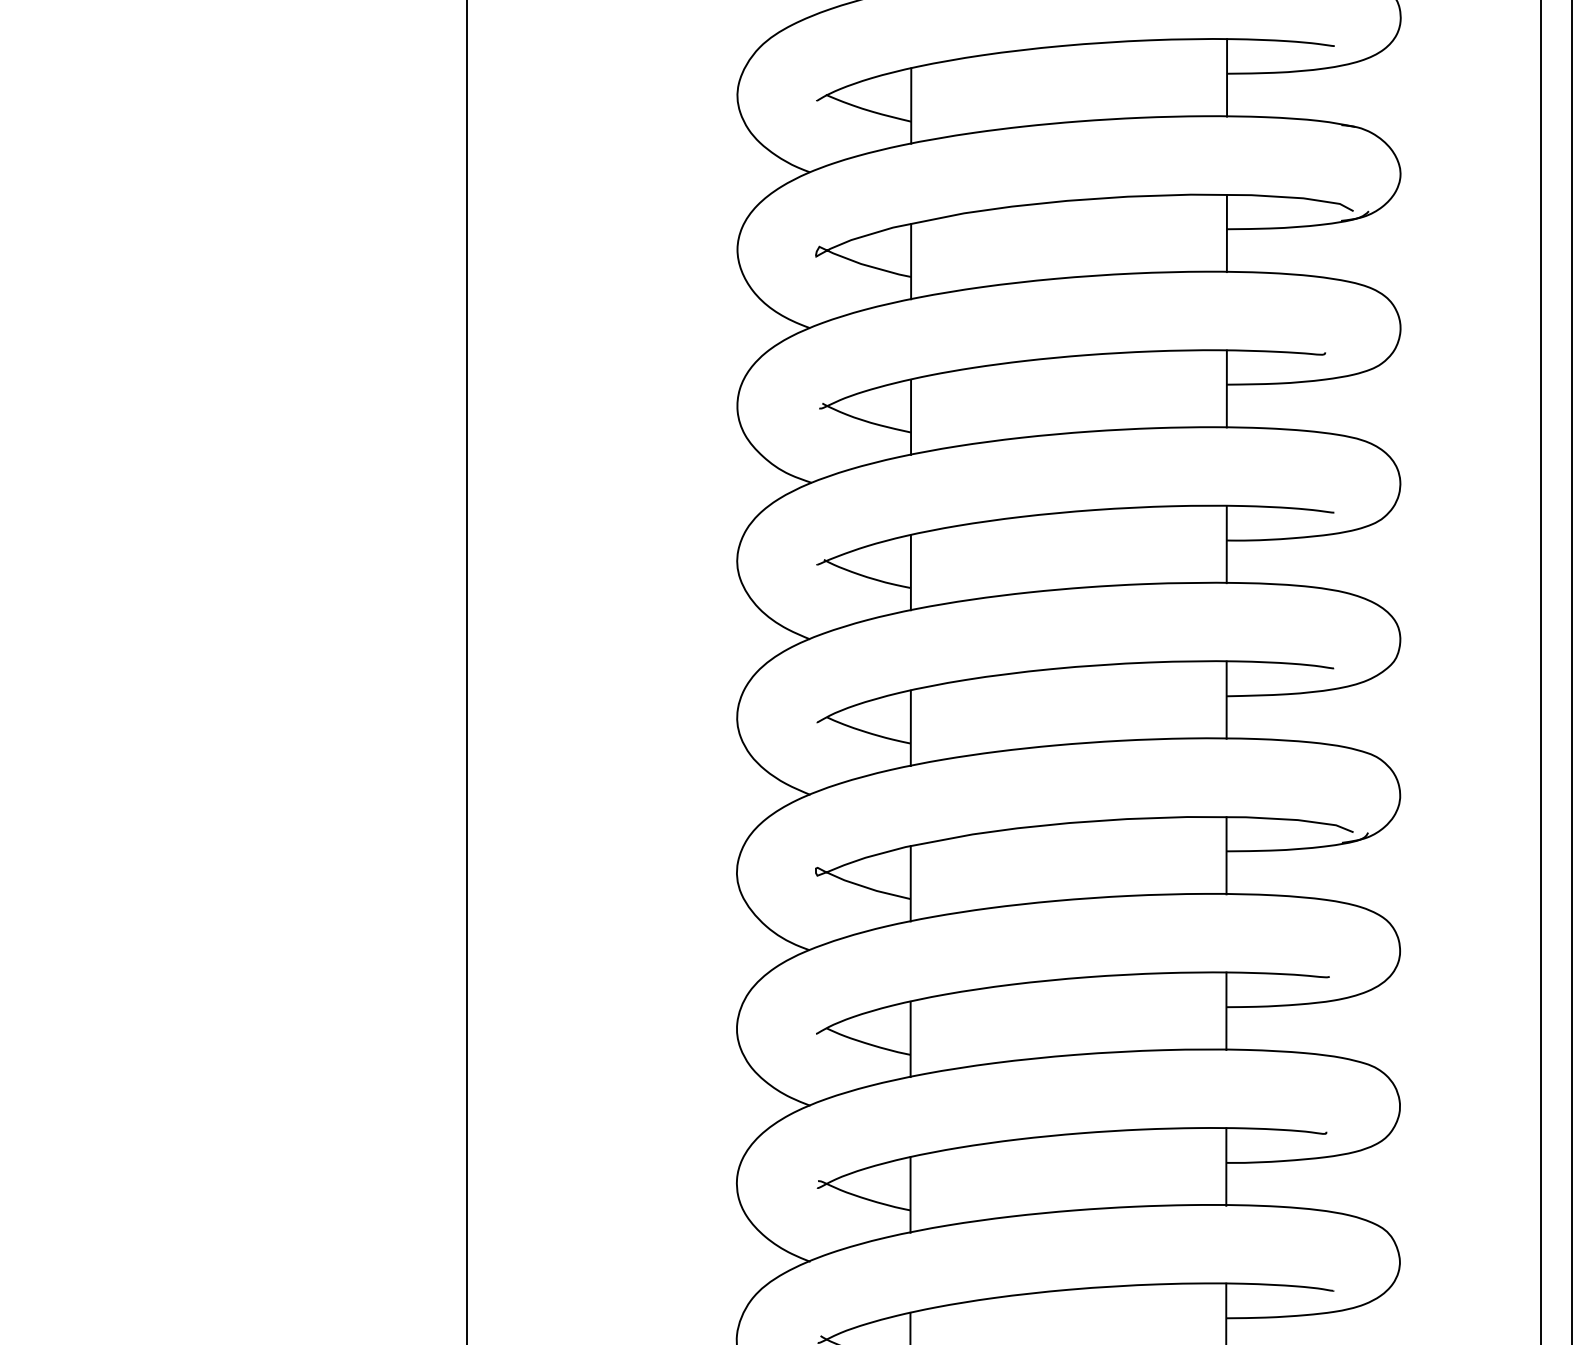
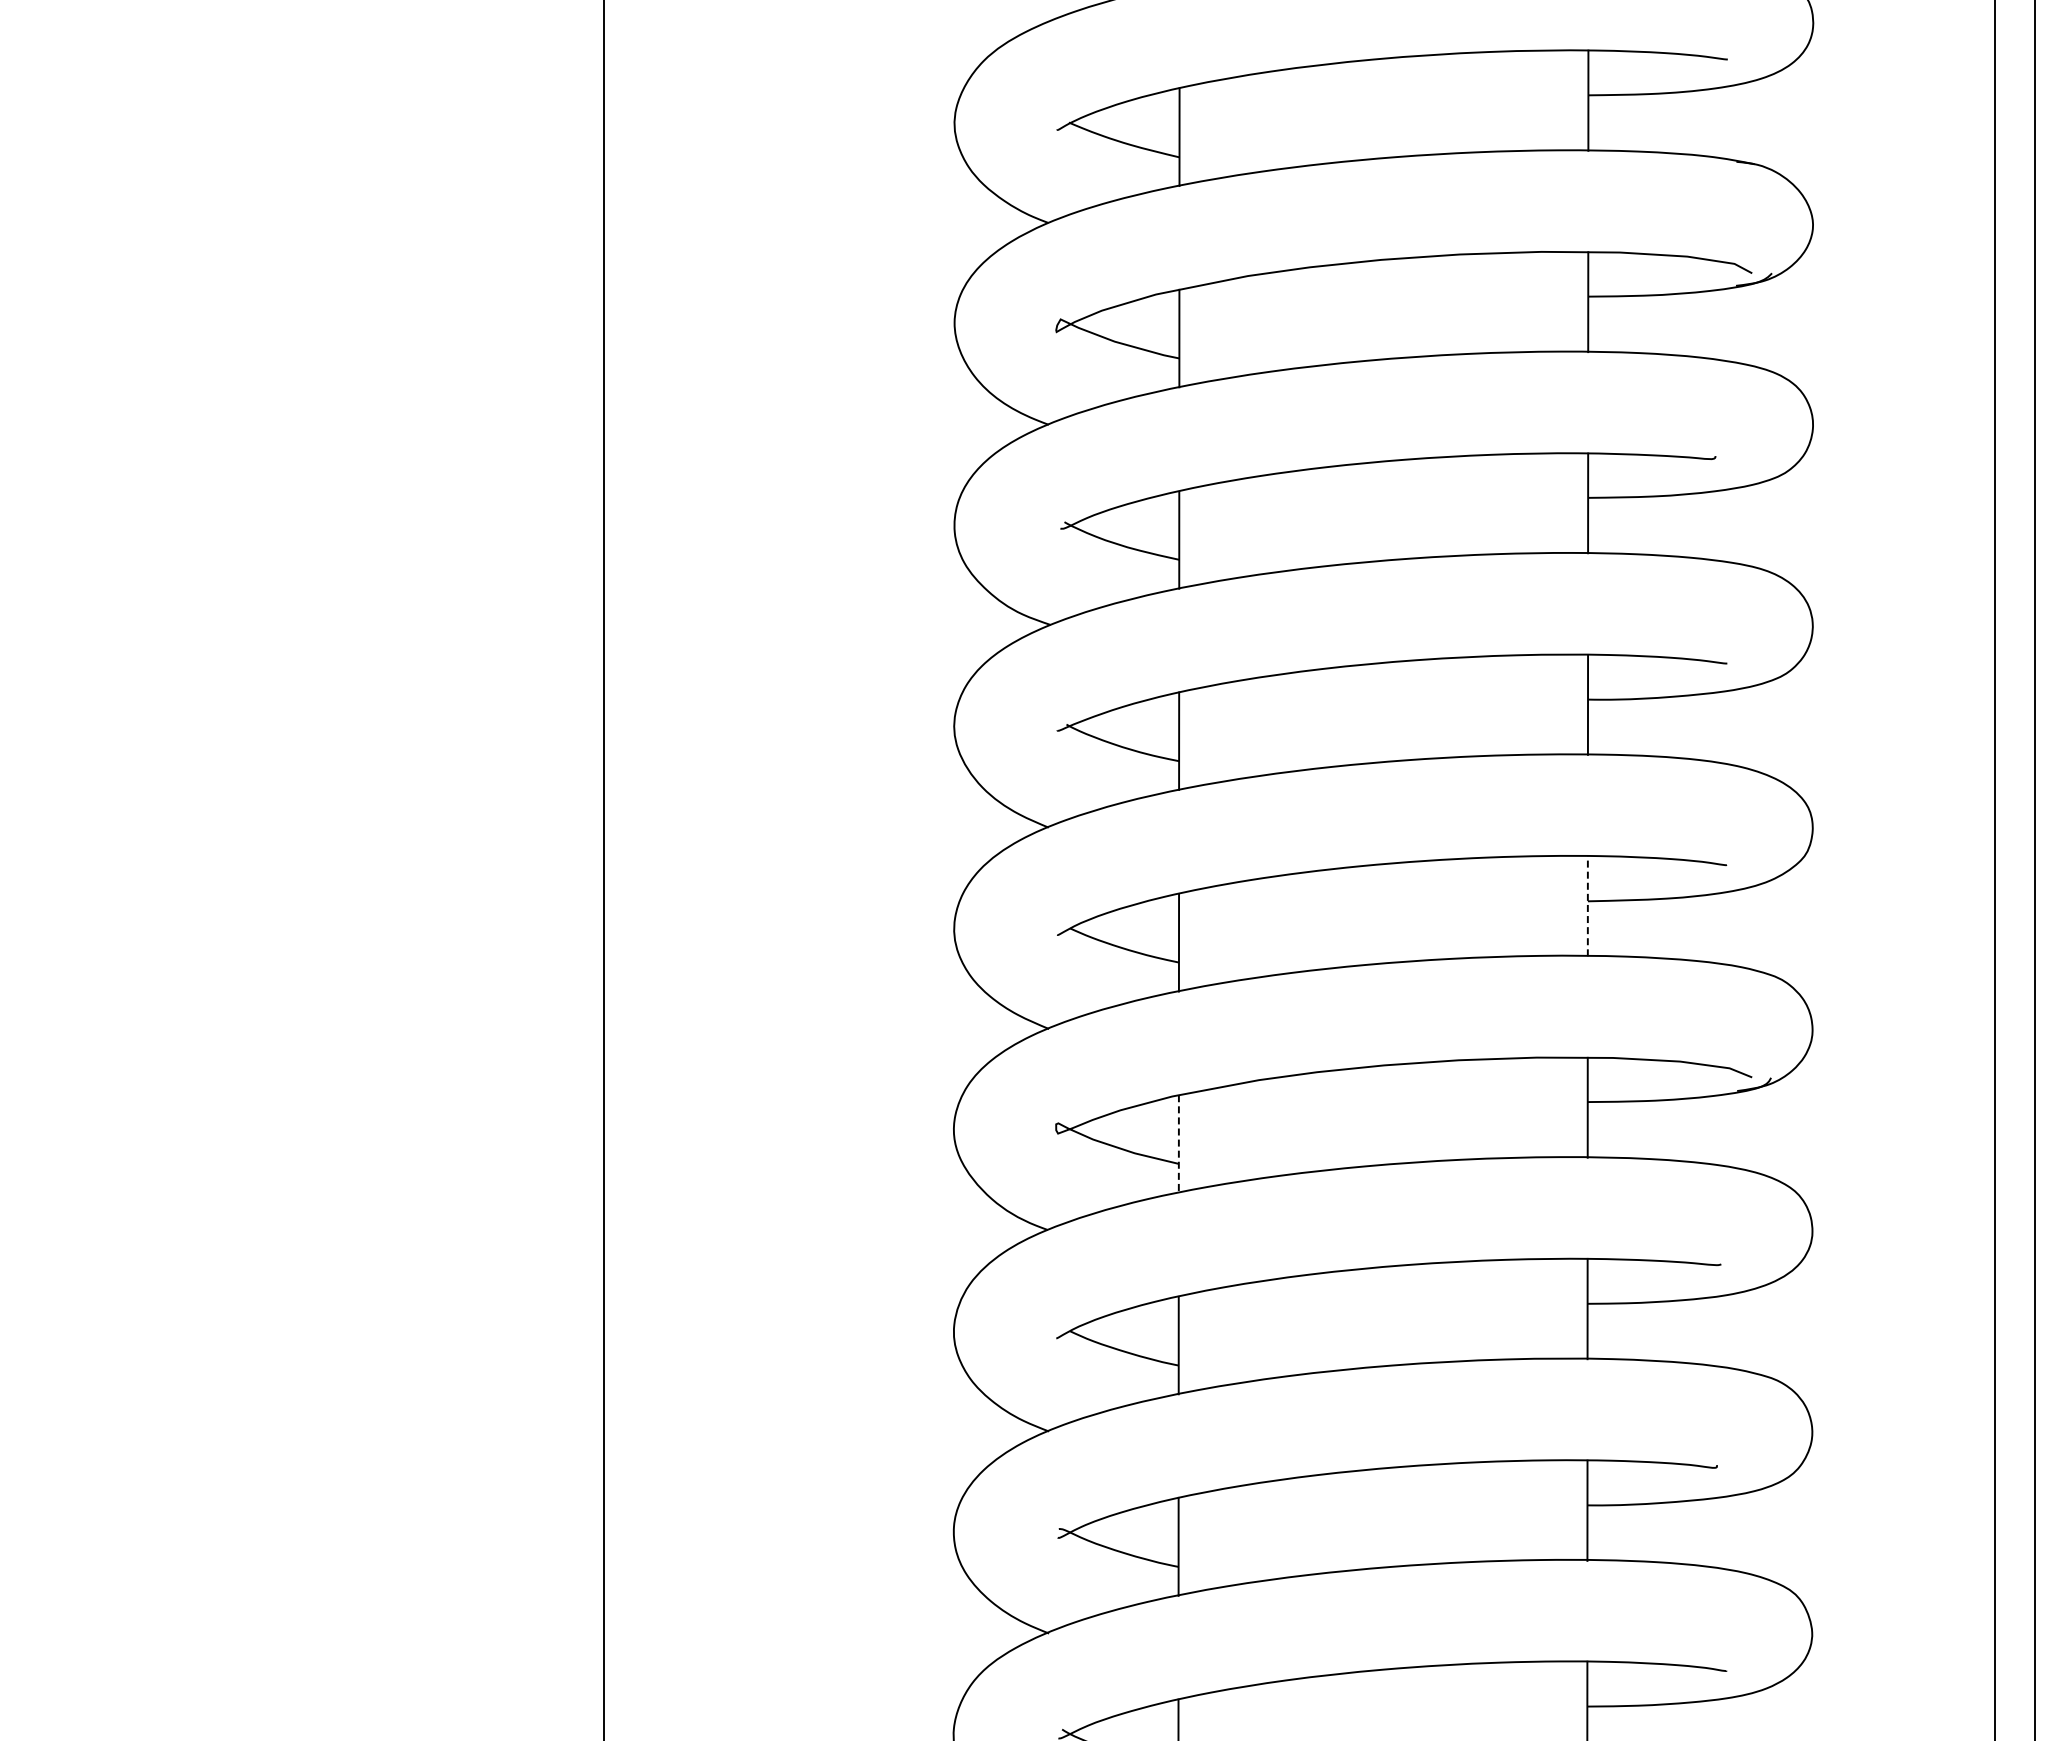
line: (1226, 699) -> (1587, 905), solid -> dashed
line: (910, 884) -> (1178, 1144), solid -> dashed

